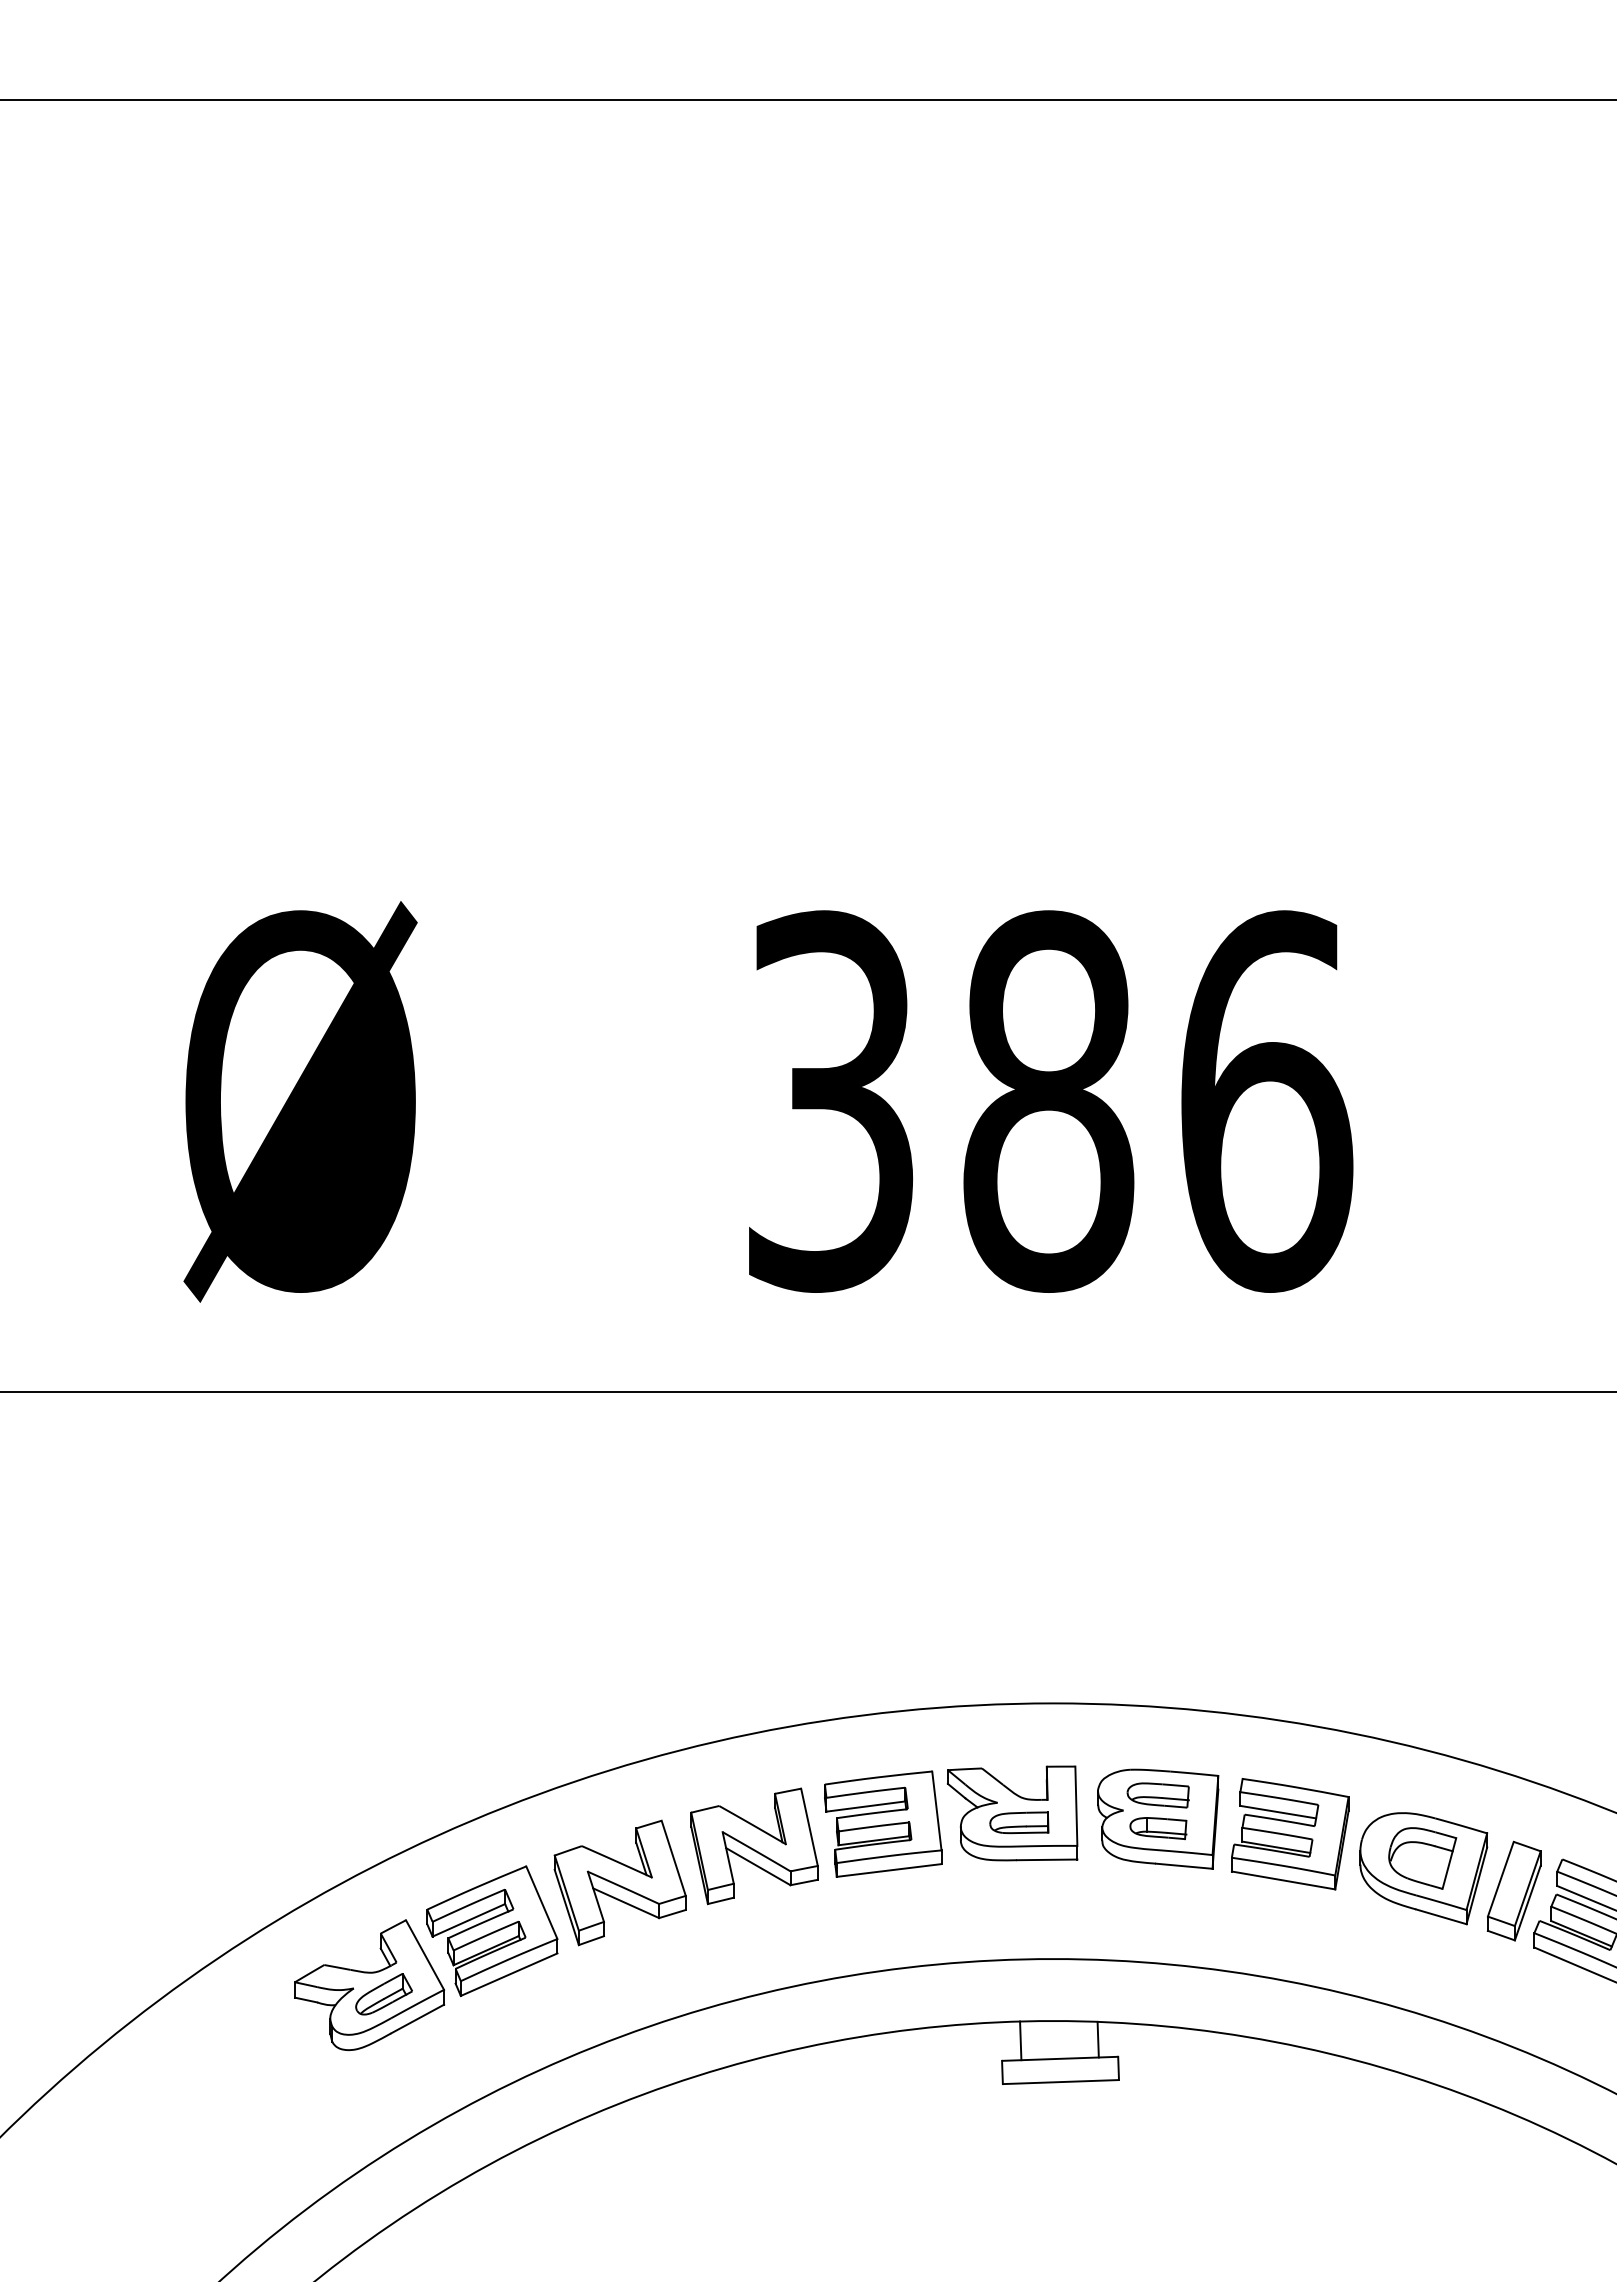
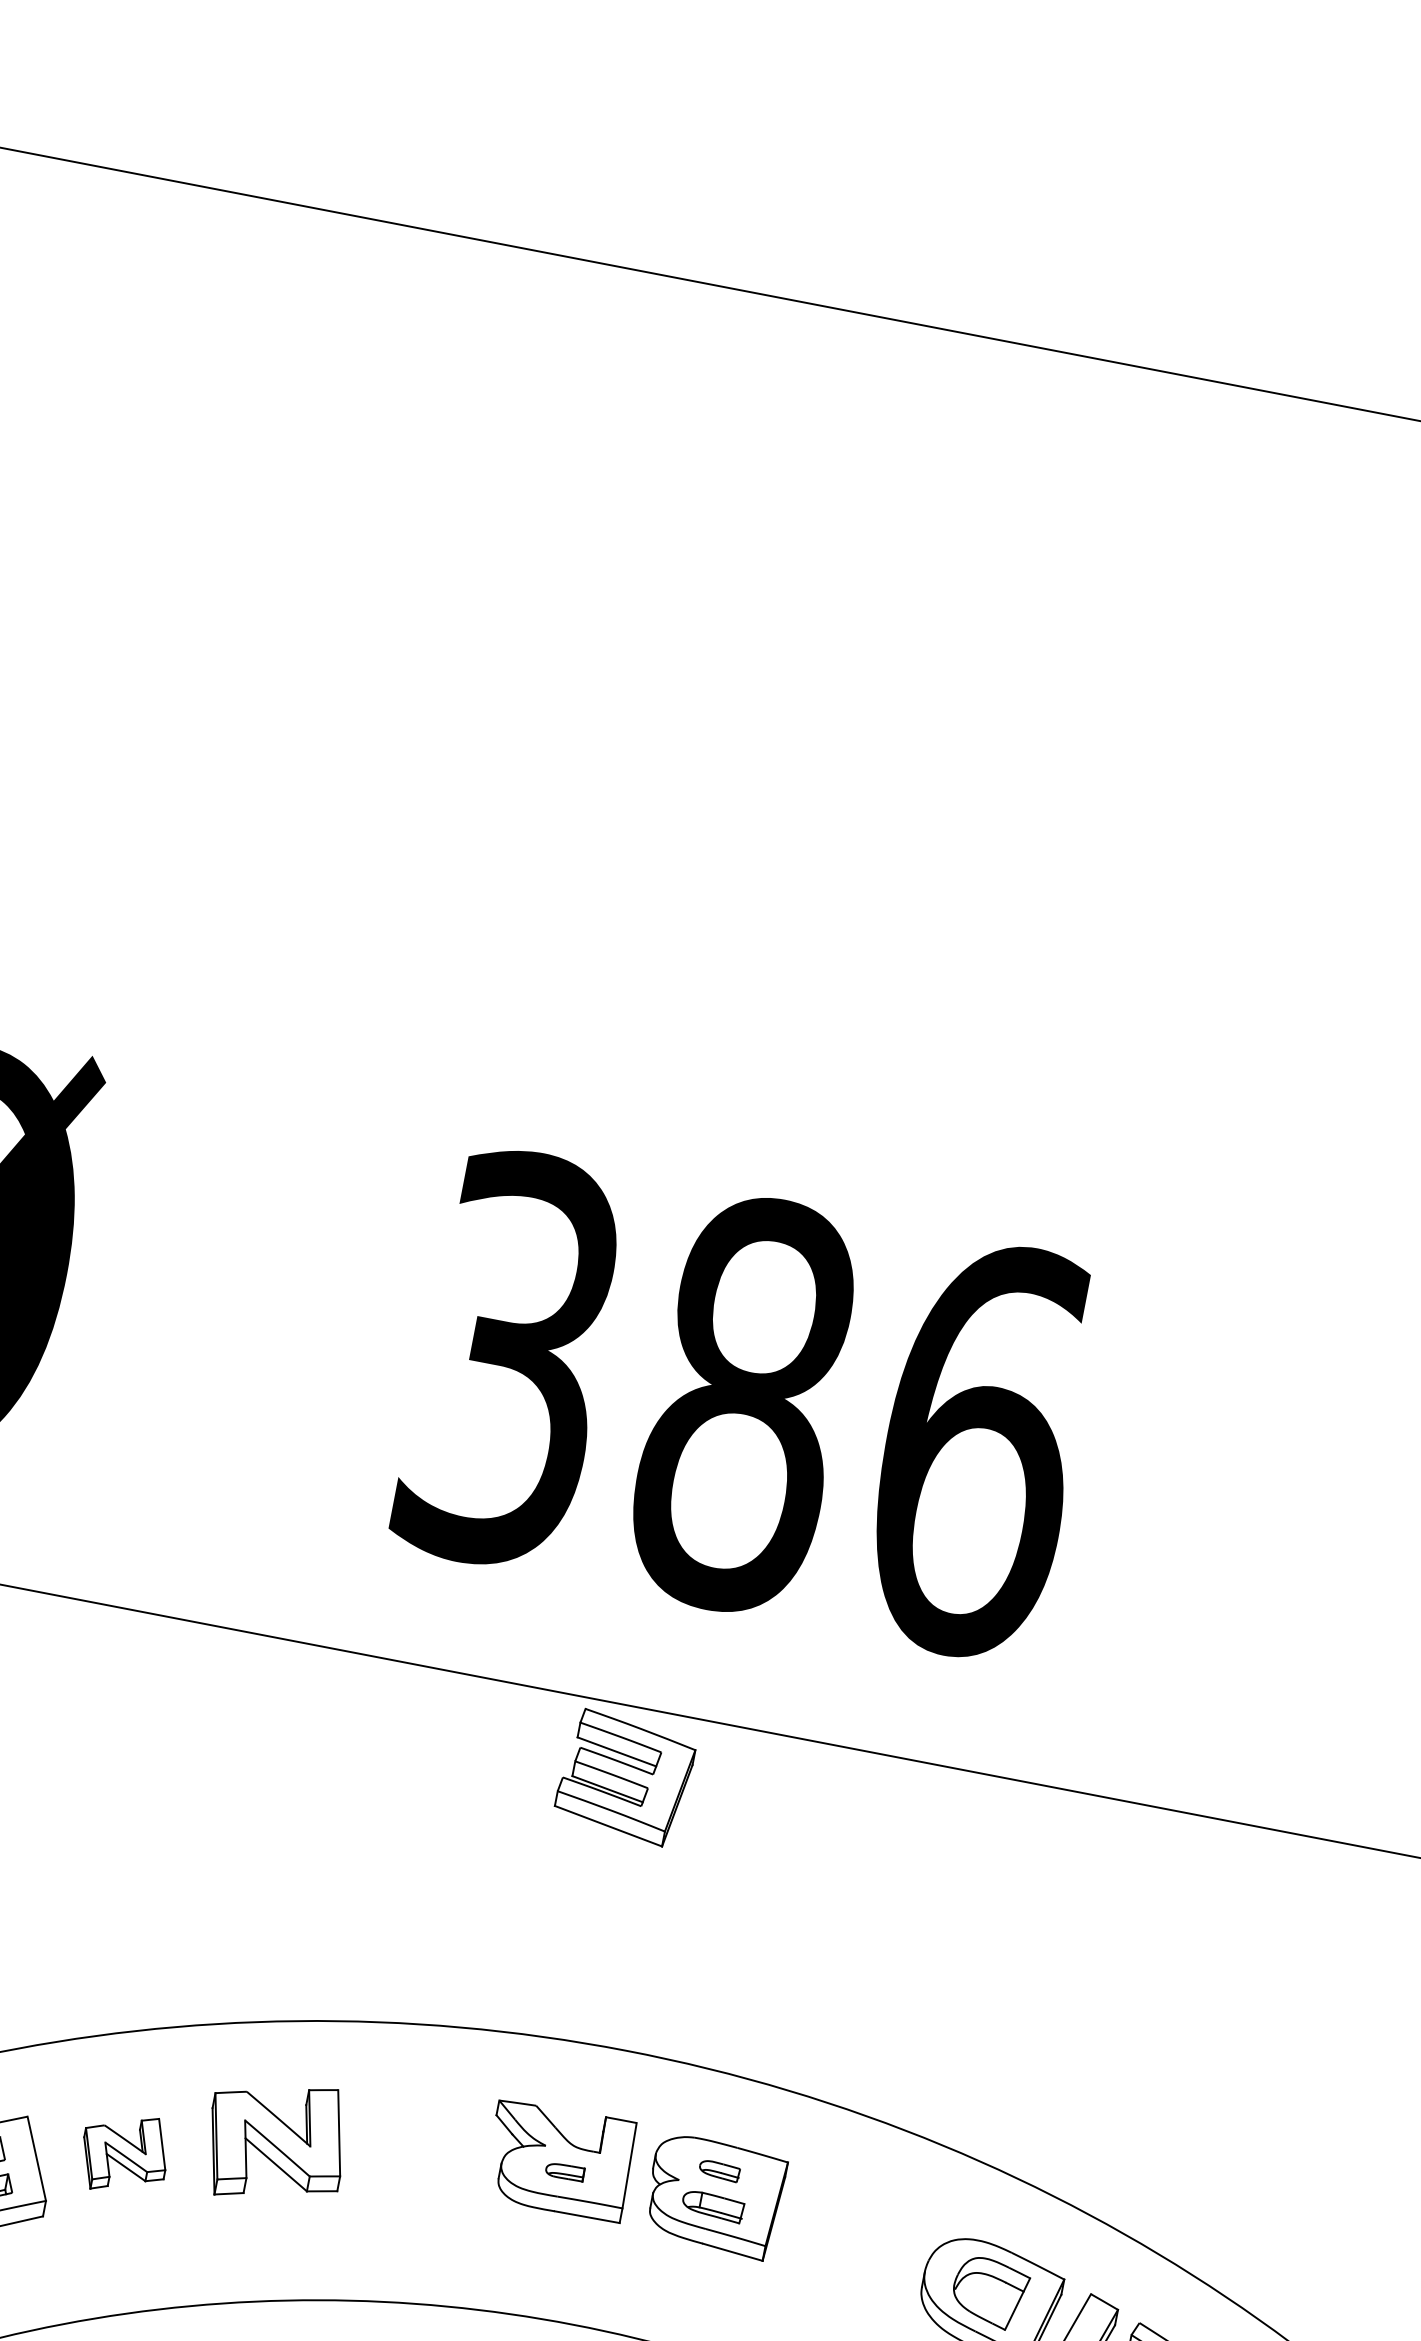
part: (1157, 1795) -> (718, 2170), size x0.6
part: (1019, 1822) -> (565, 2171), size x0.6
part: (883, 1823) -> (419, 2144), removed
part: (1290, 1834) -> (625, 1778), moved
part: (619, 1882) -> (124, 2153), size x0.6

